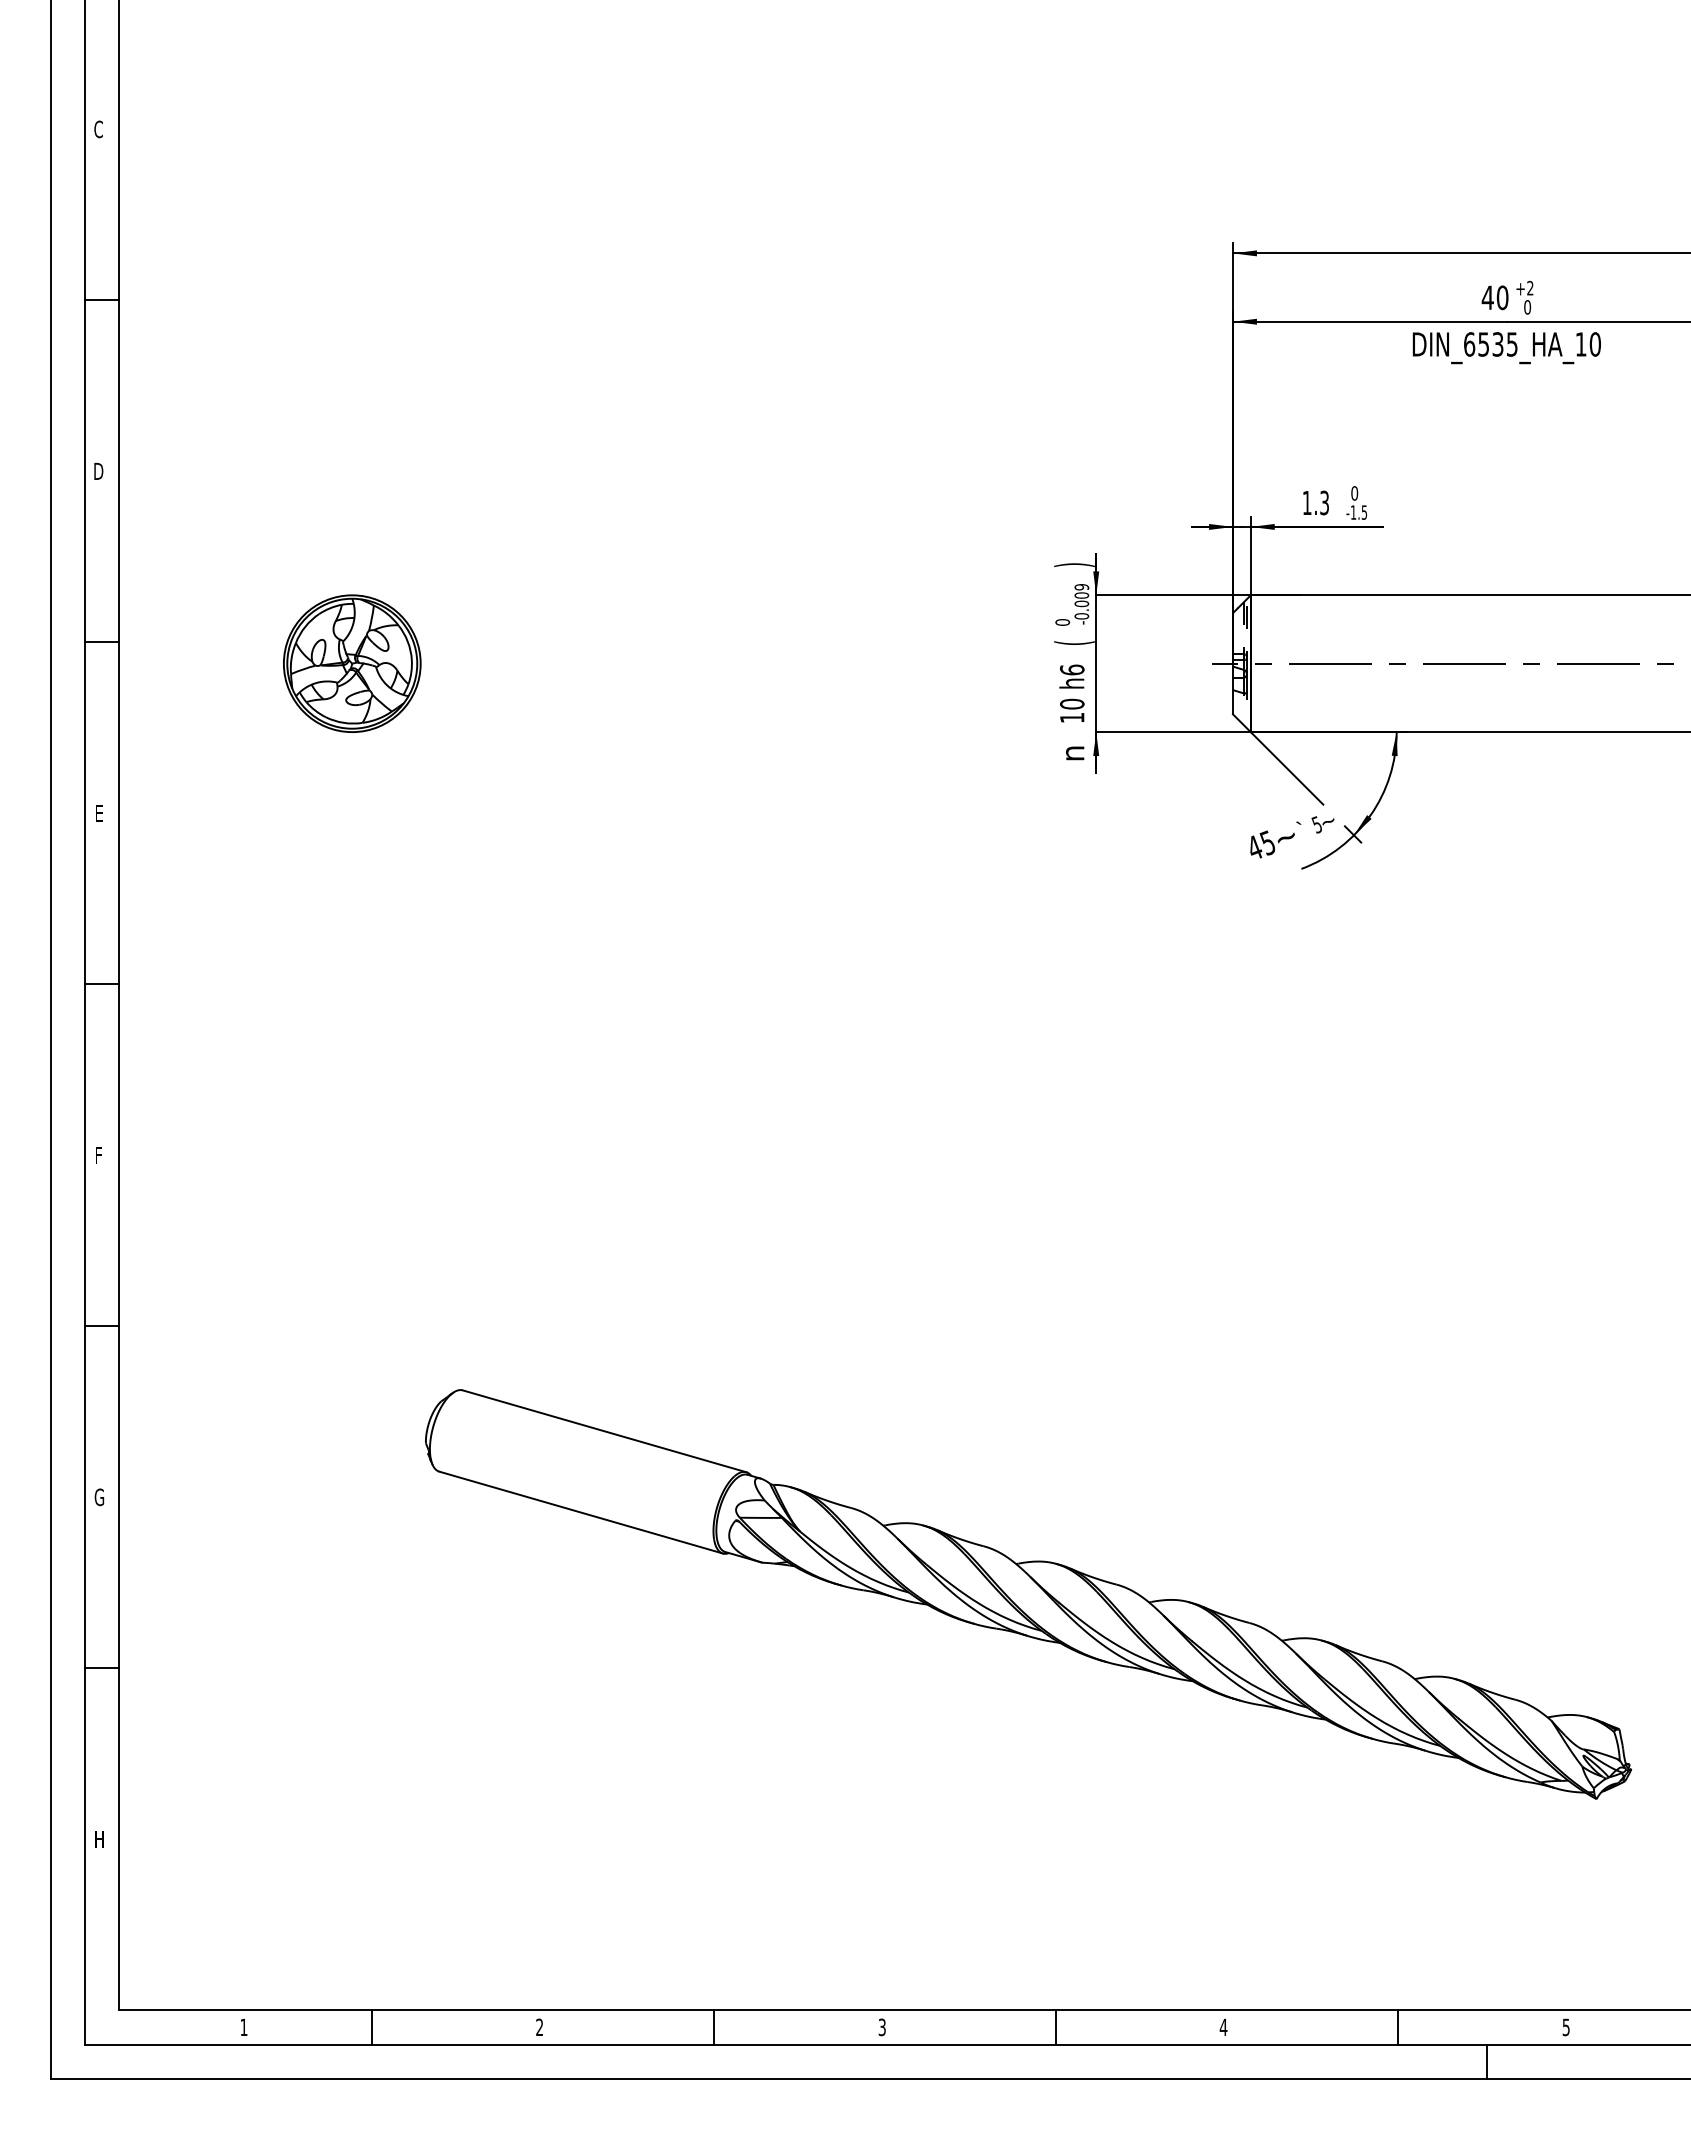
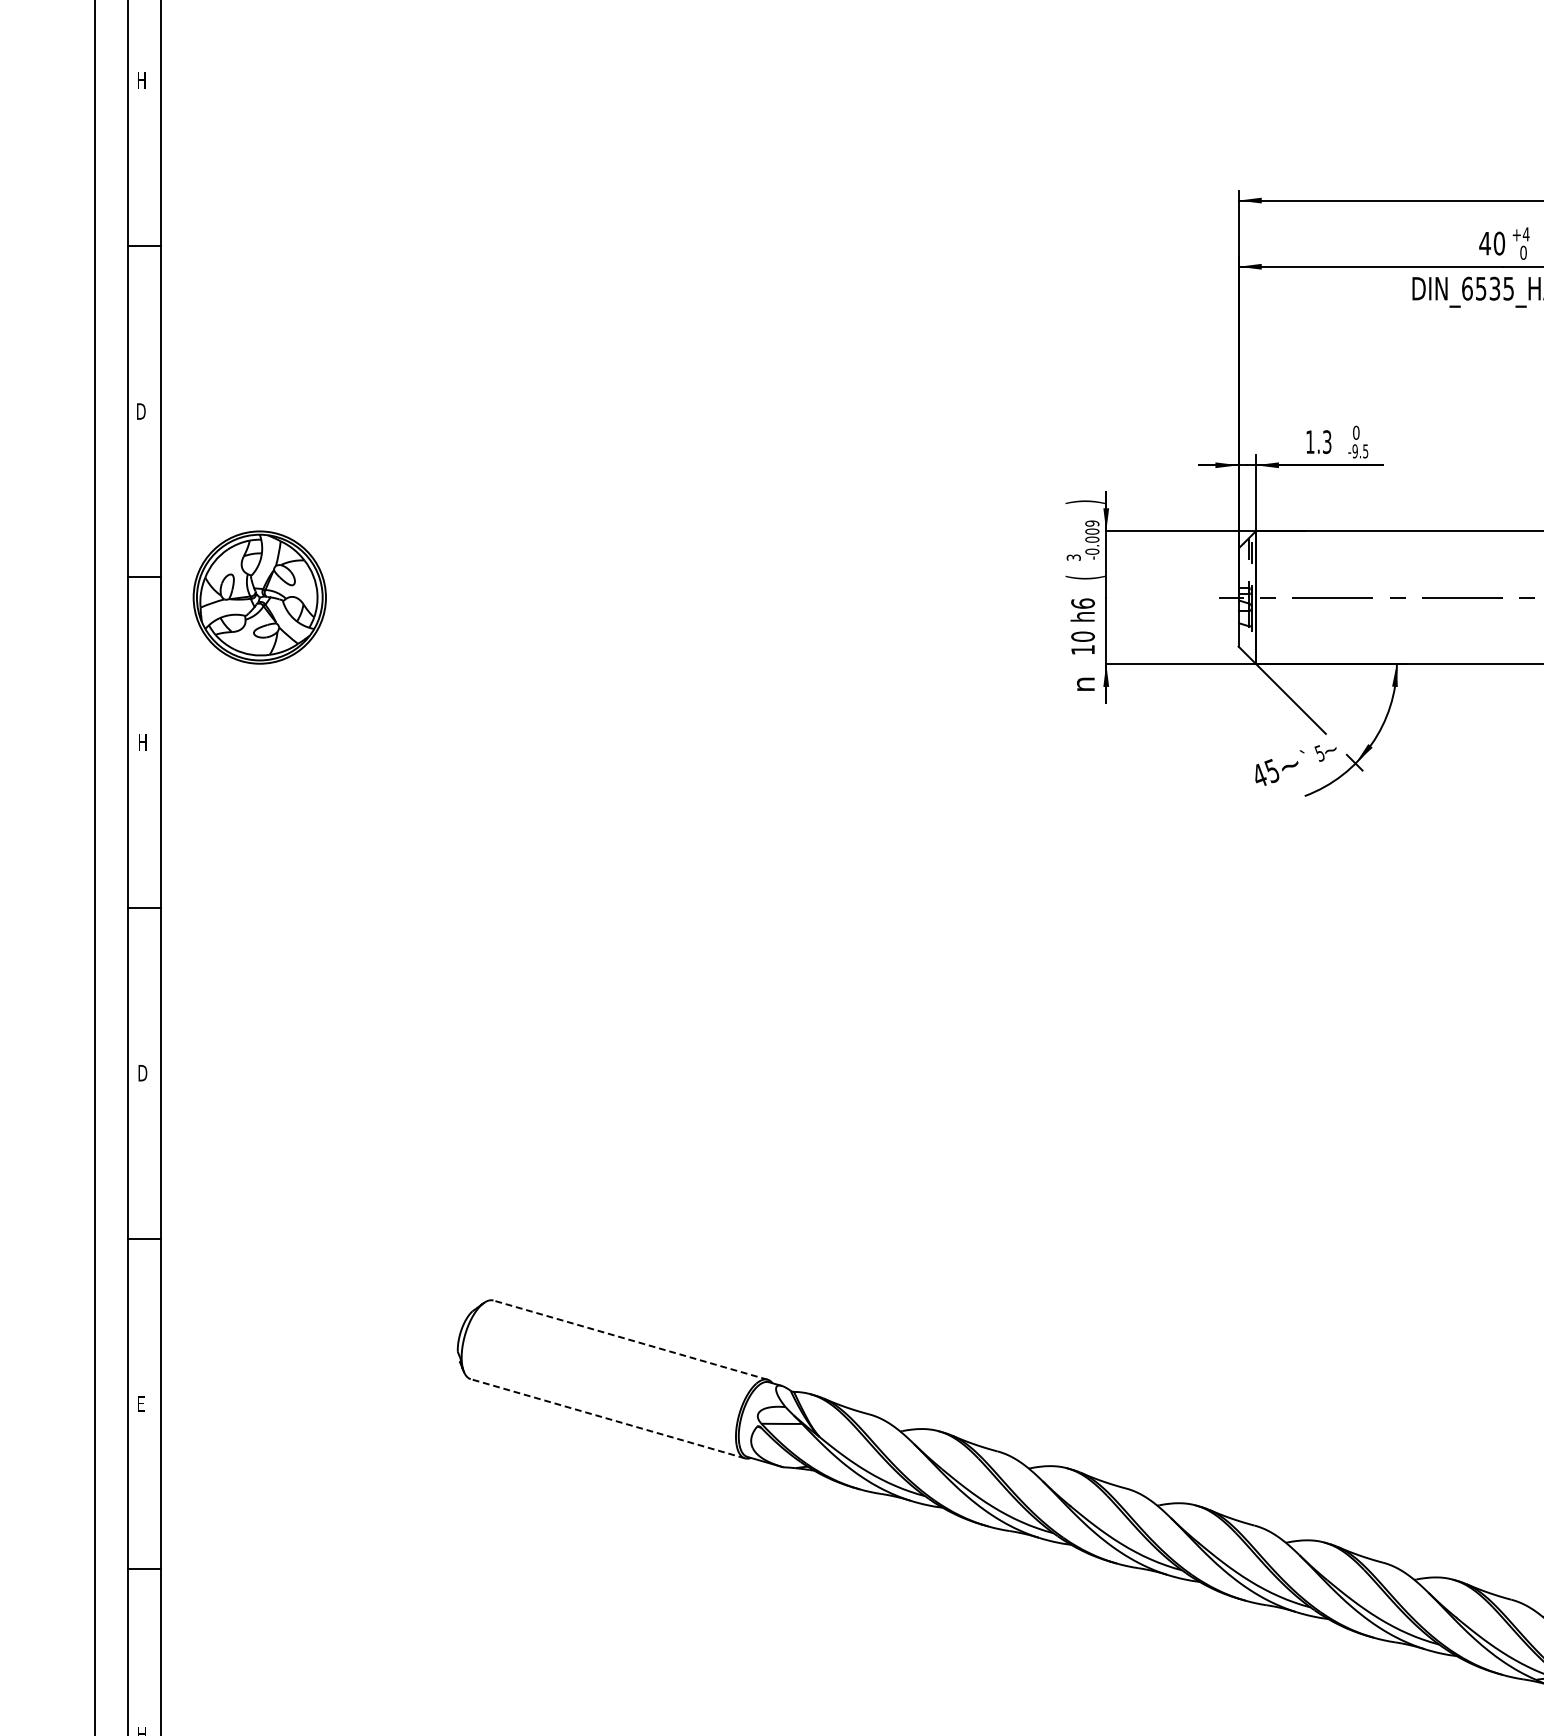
text: (98, 129) -> (141, 80), C -> H
text: (1529, 287) -> (1525, 233), +2 -> +4
text: (1353, 512) -> (1355, 451), -1.5 -> -9.5
text: (1062, 622) -> (1073, 557), 0 -> 3
part: (352, 663) -> (260, 597), moved
text: (100, 813) -> (142, 742), E -> H
text: (100, 1154) -> (142, 1072), F -> D
line: (604, 1431) -> (630, 1340), solid -> dashed
text: (99, 1497) -> (142, 1404), G -> E
line: (581, 1512) -> (608, 1418), solid -> dashed

